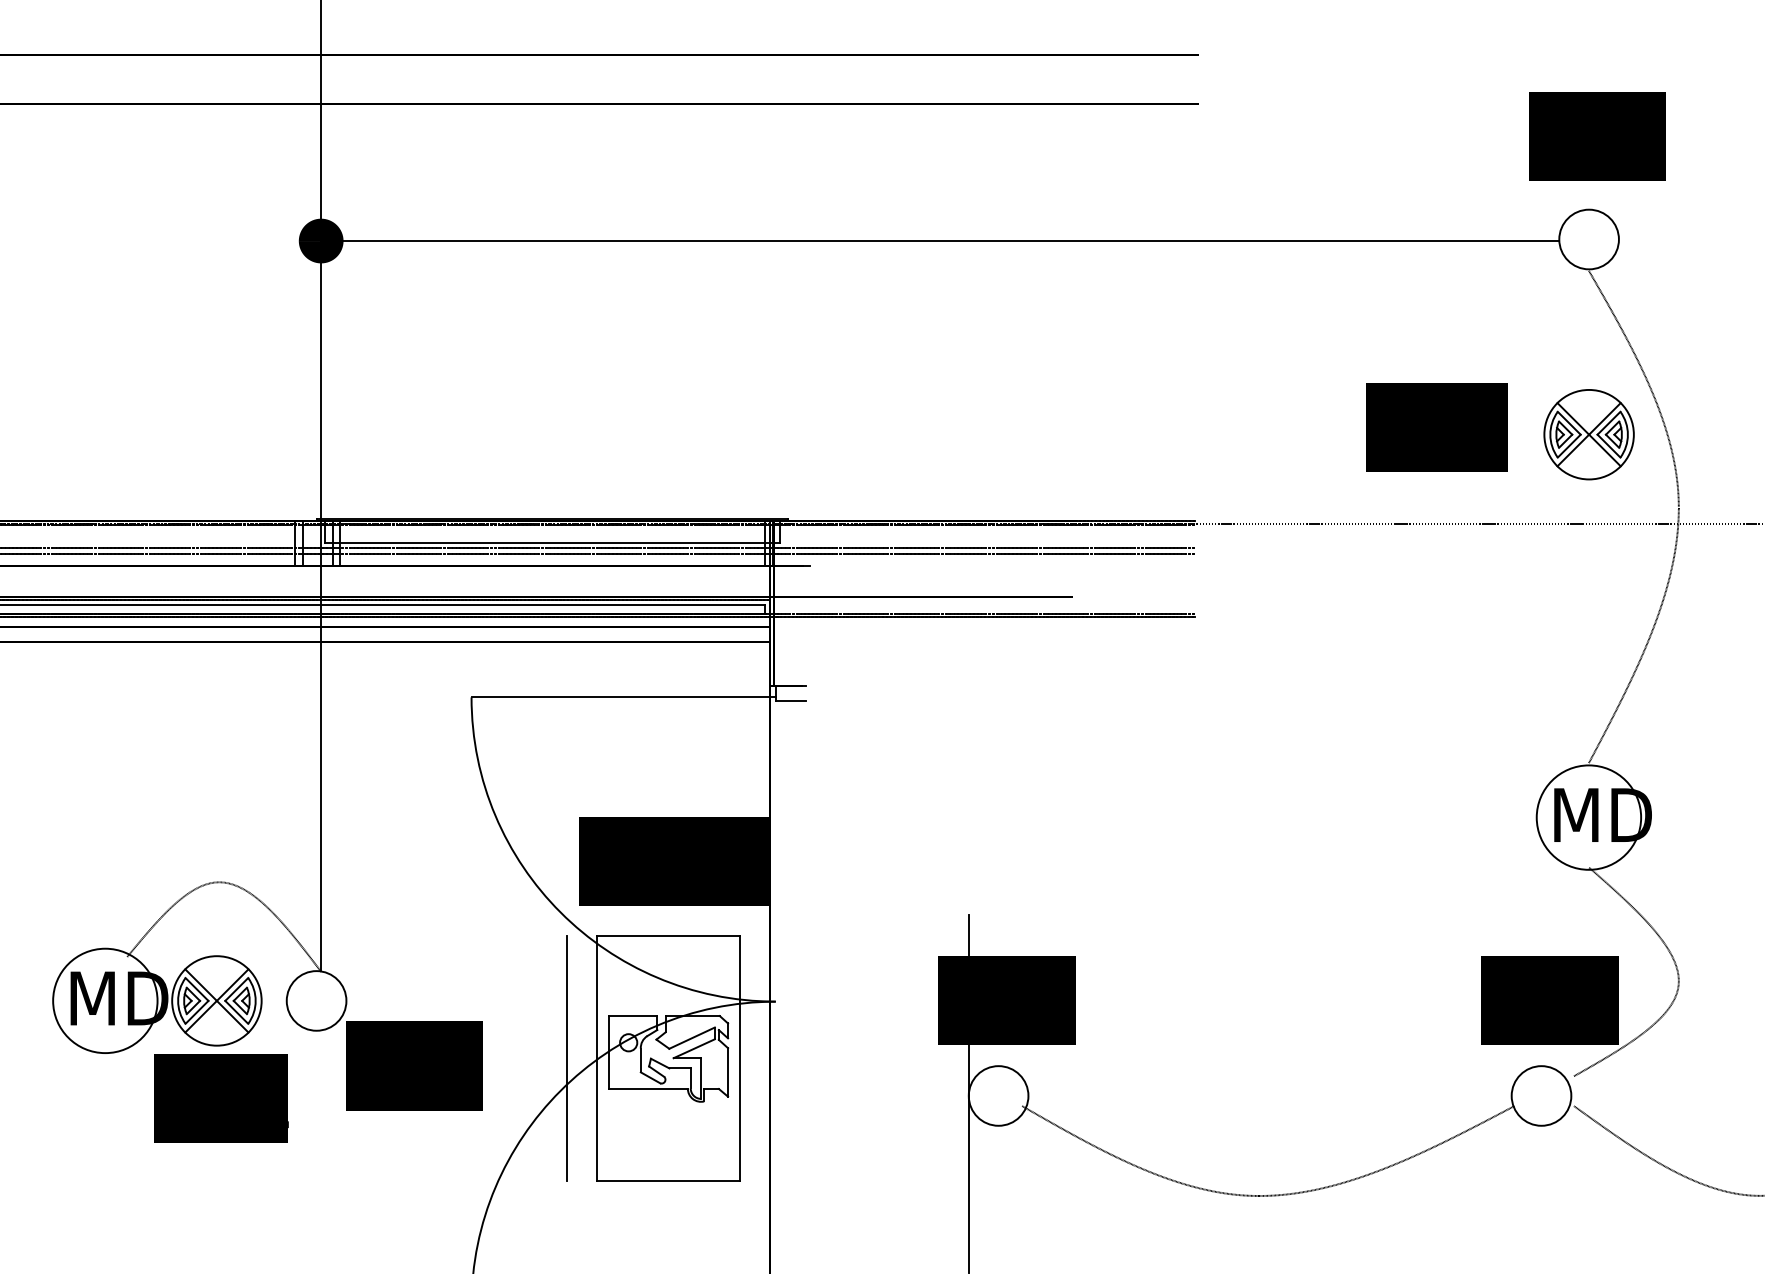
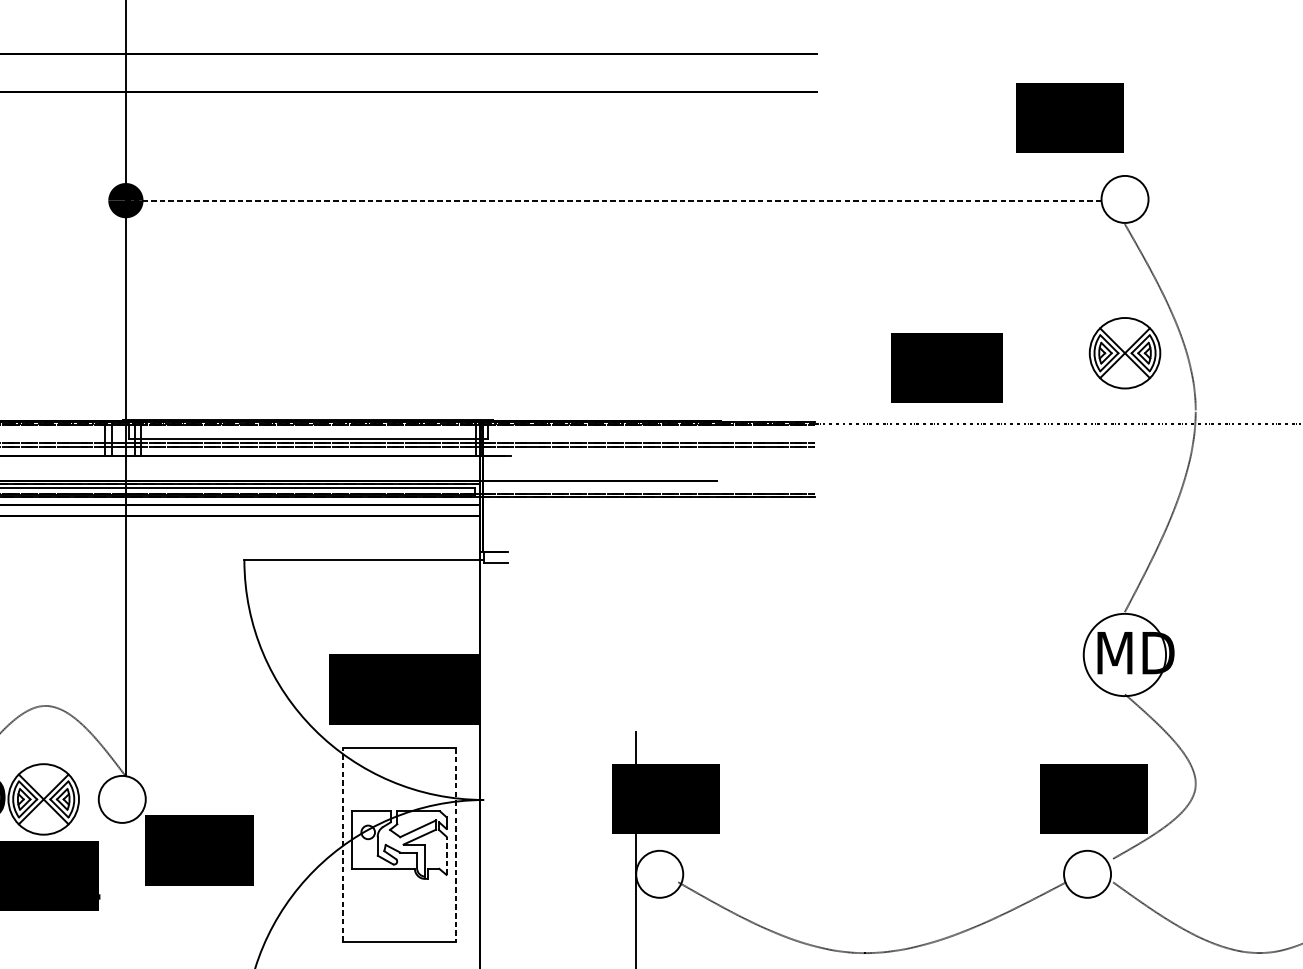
text: (1597, 136) -> (1070, 118), moved
line: (940, 241) -> (613, 201), solid -> dashed
text: (1436, 427) -> (947, 368), moved
line: (566, 1058) -> (319, 844), removed
line: (596, 1058) -> (342, 844), solid -> dashed
line: (739, 1058) -> (455, 844), solid -> dashed
line: (728, 1071) -> (446, 855), solid -> dashed

